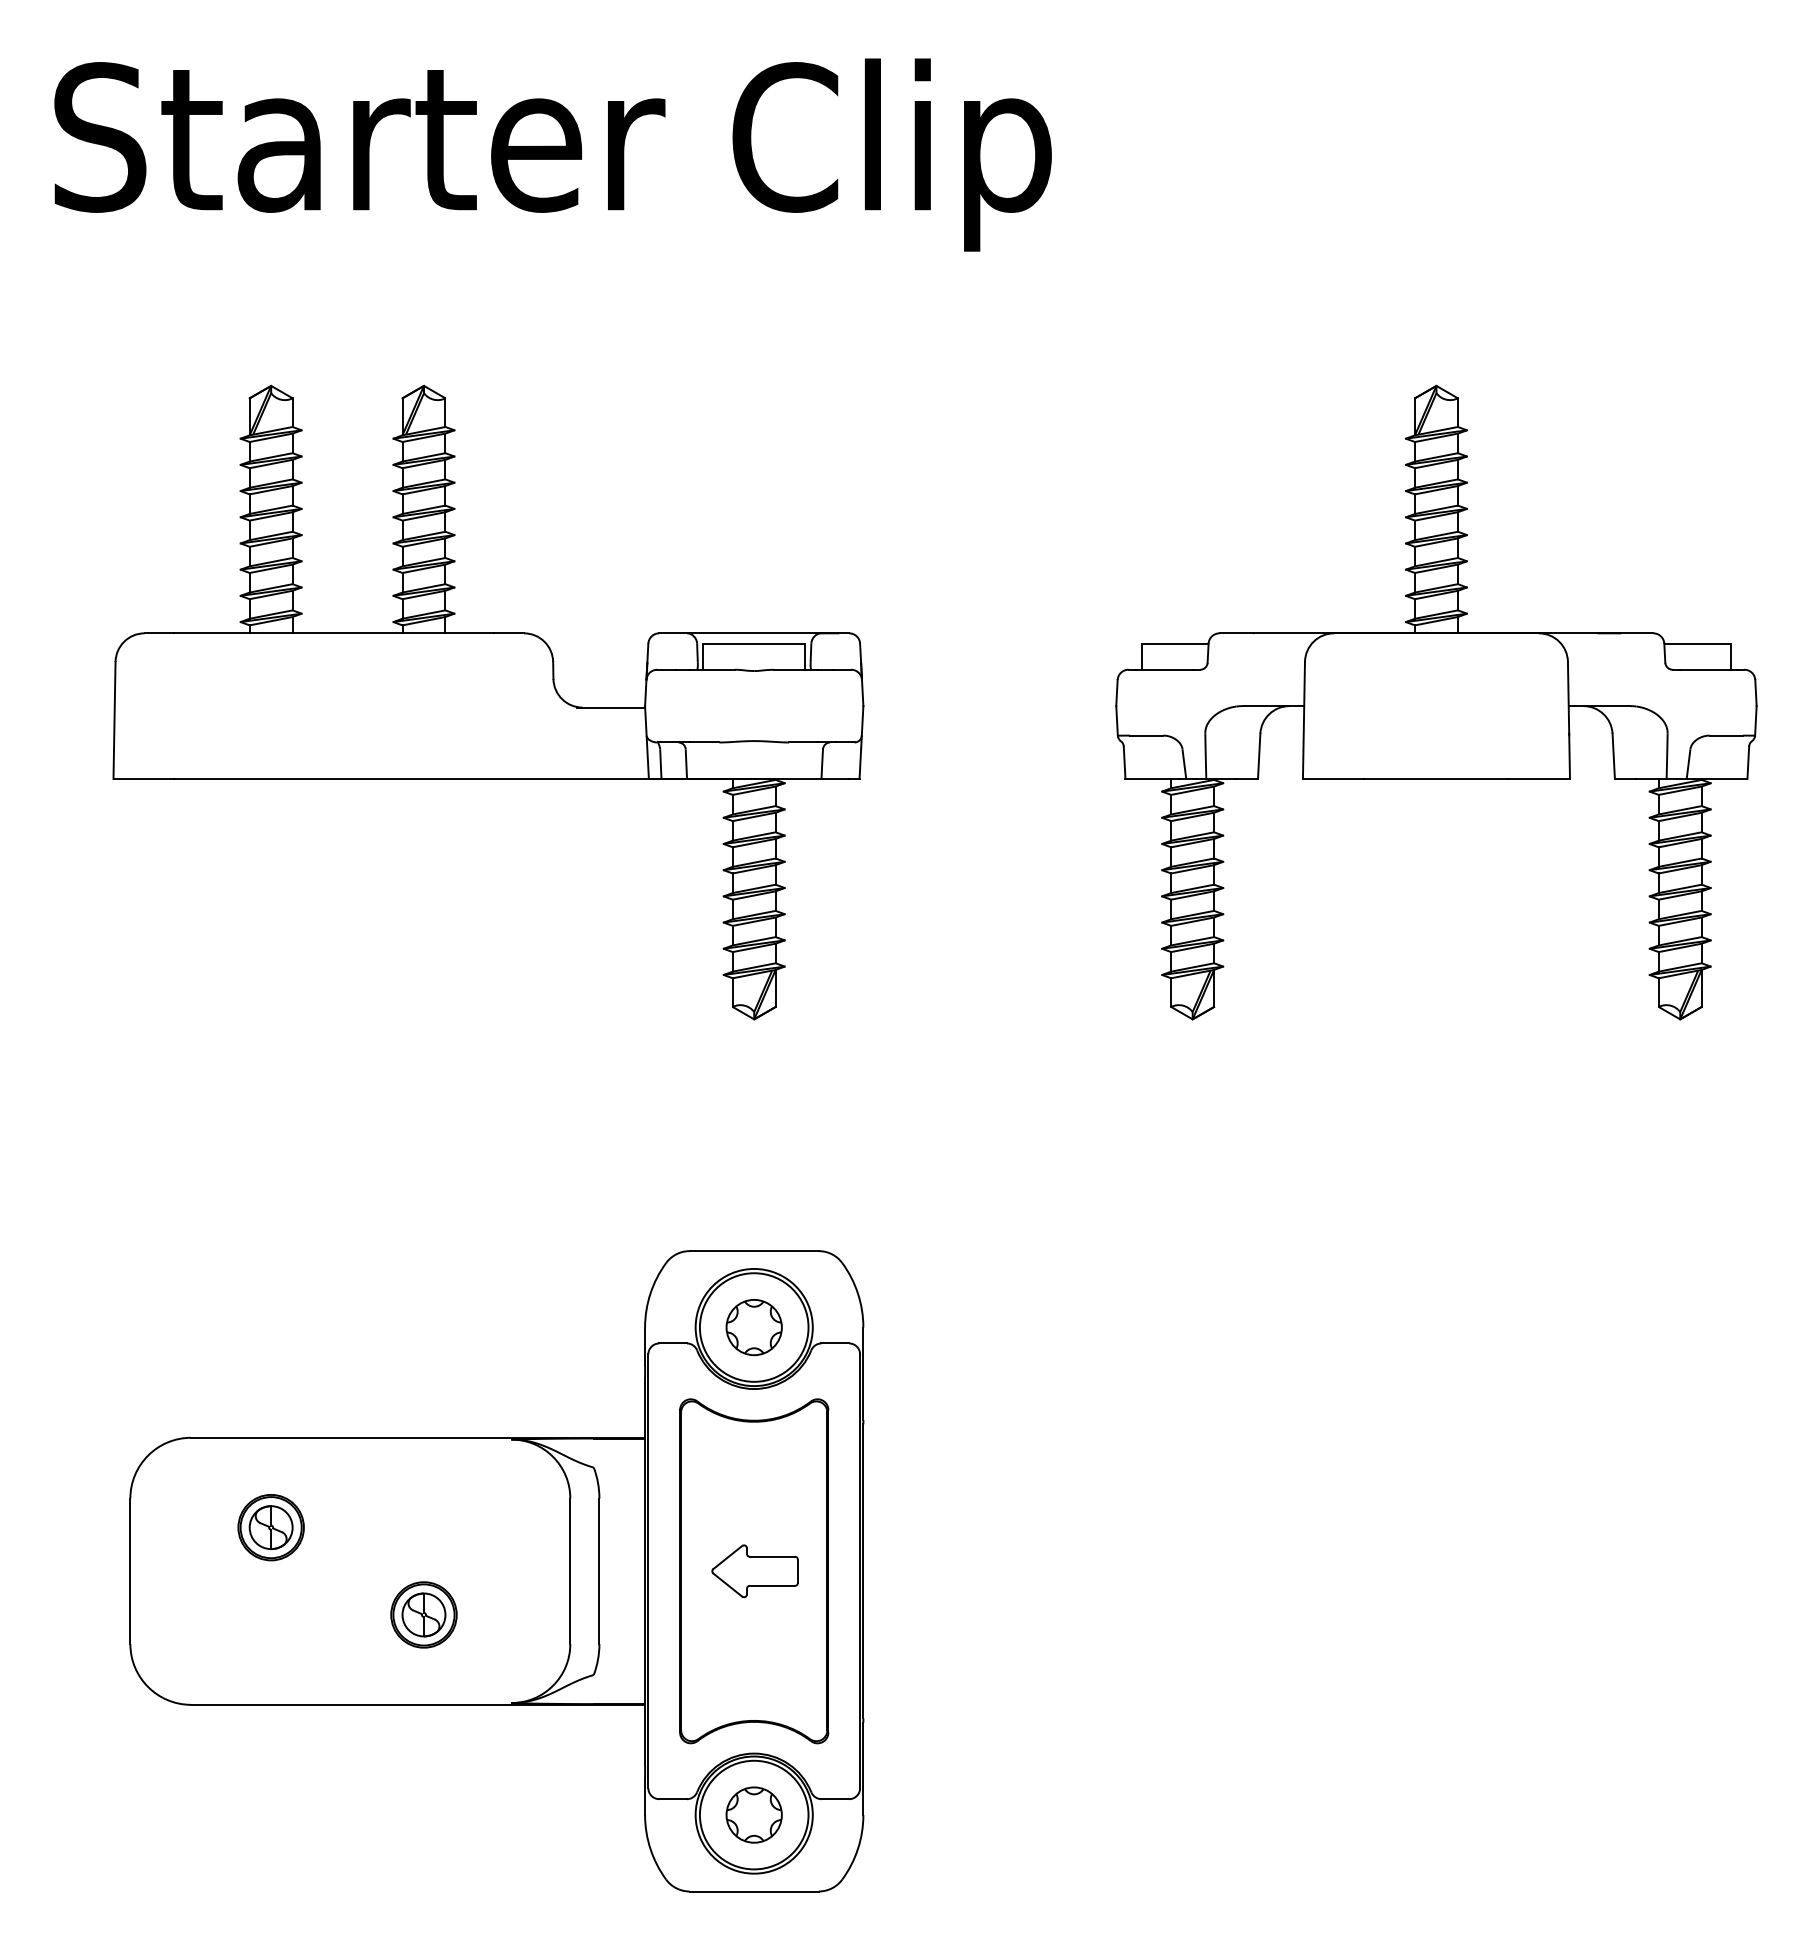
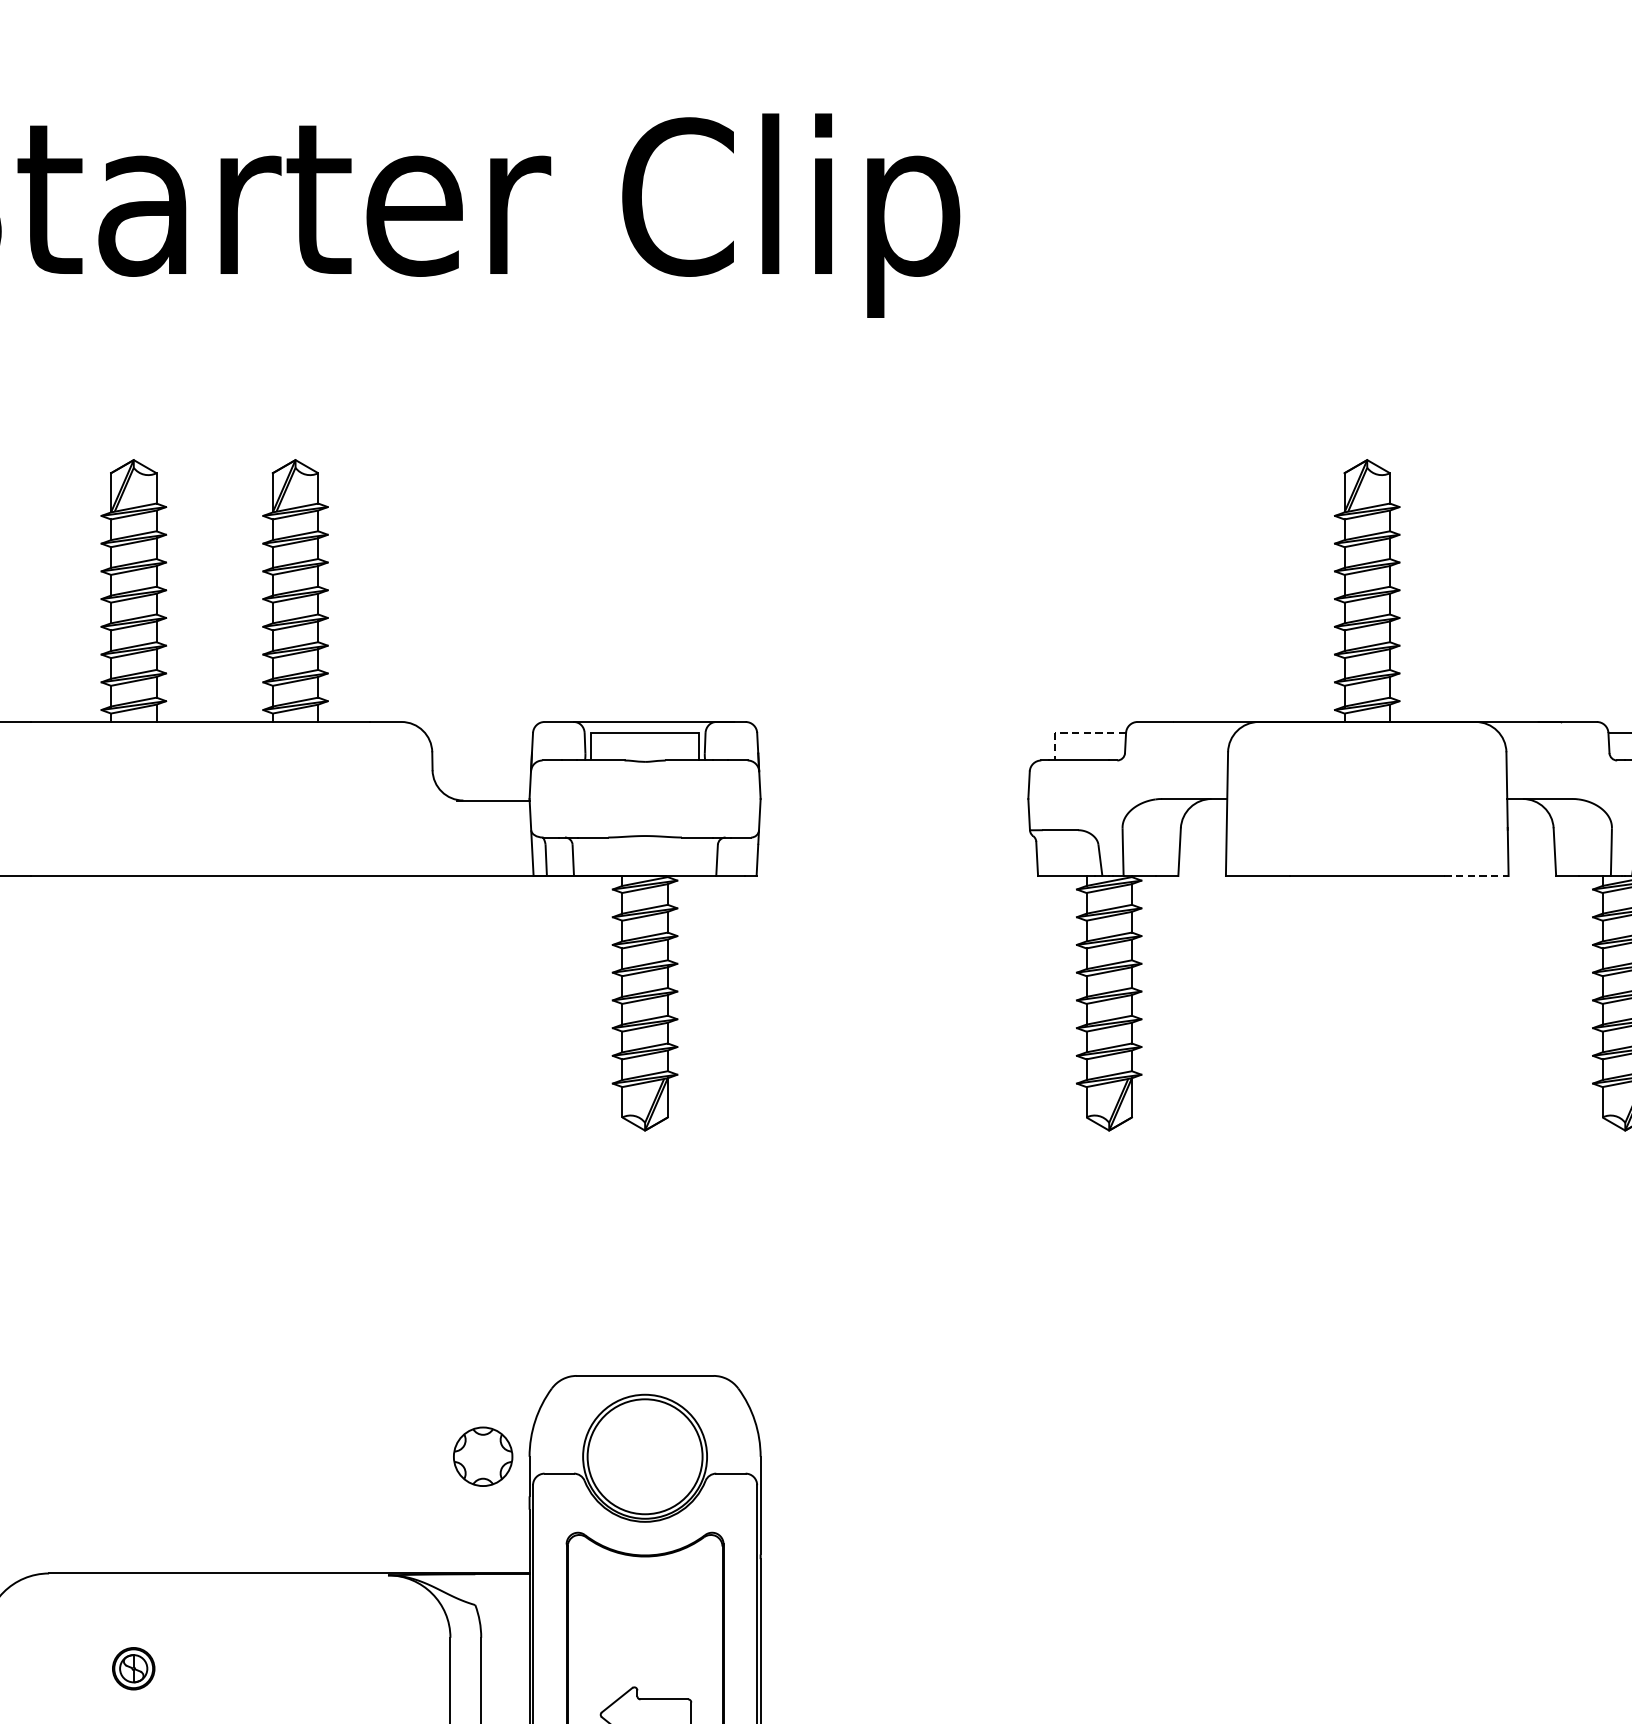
line: (1161, 643) -> (1076, 732), solid -> dashed
line: (1540, 778) -> (1477, 875), solid -> dashed
part: (753, 1327) -> (482, 1456), moved
part: (270, 1527) -> (133, 1668), size x0.6

